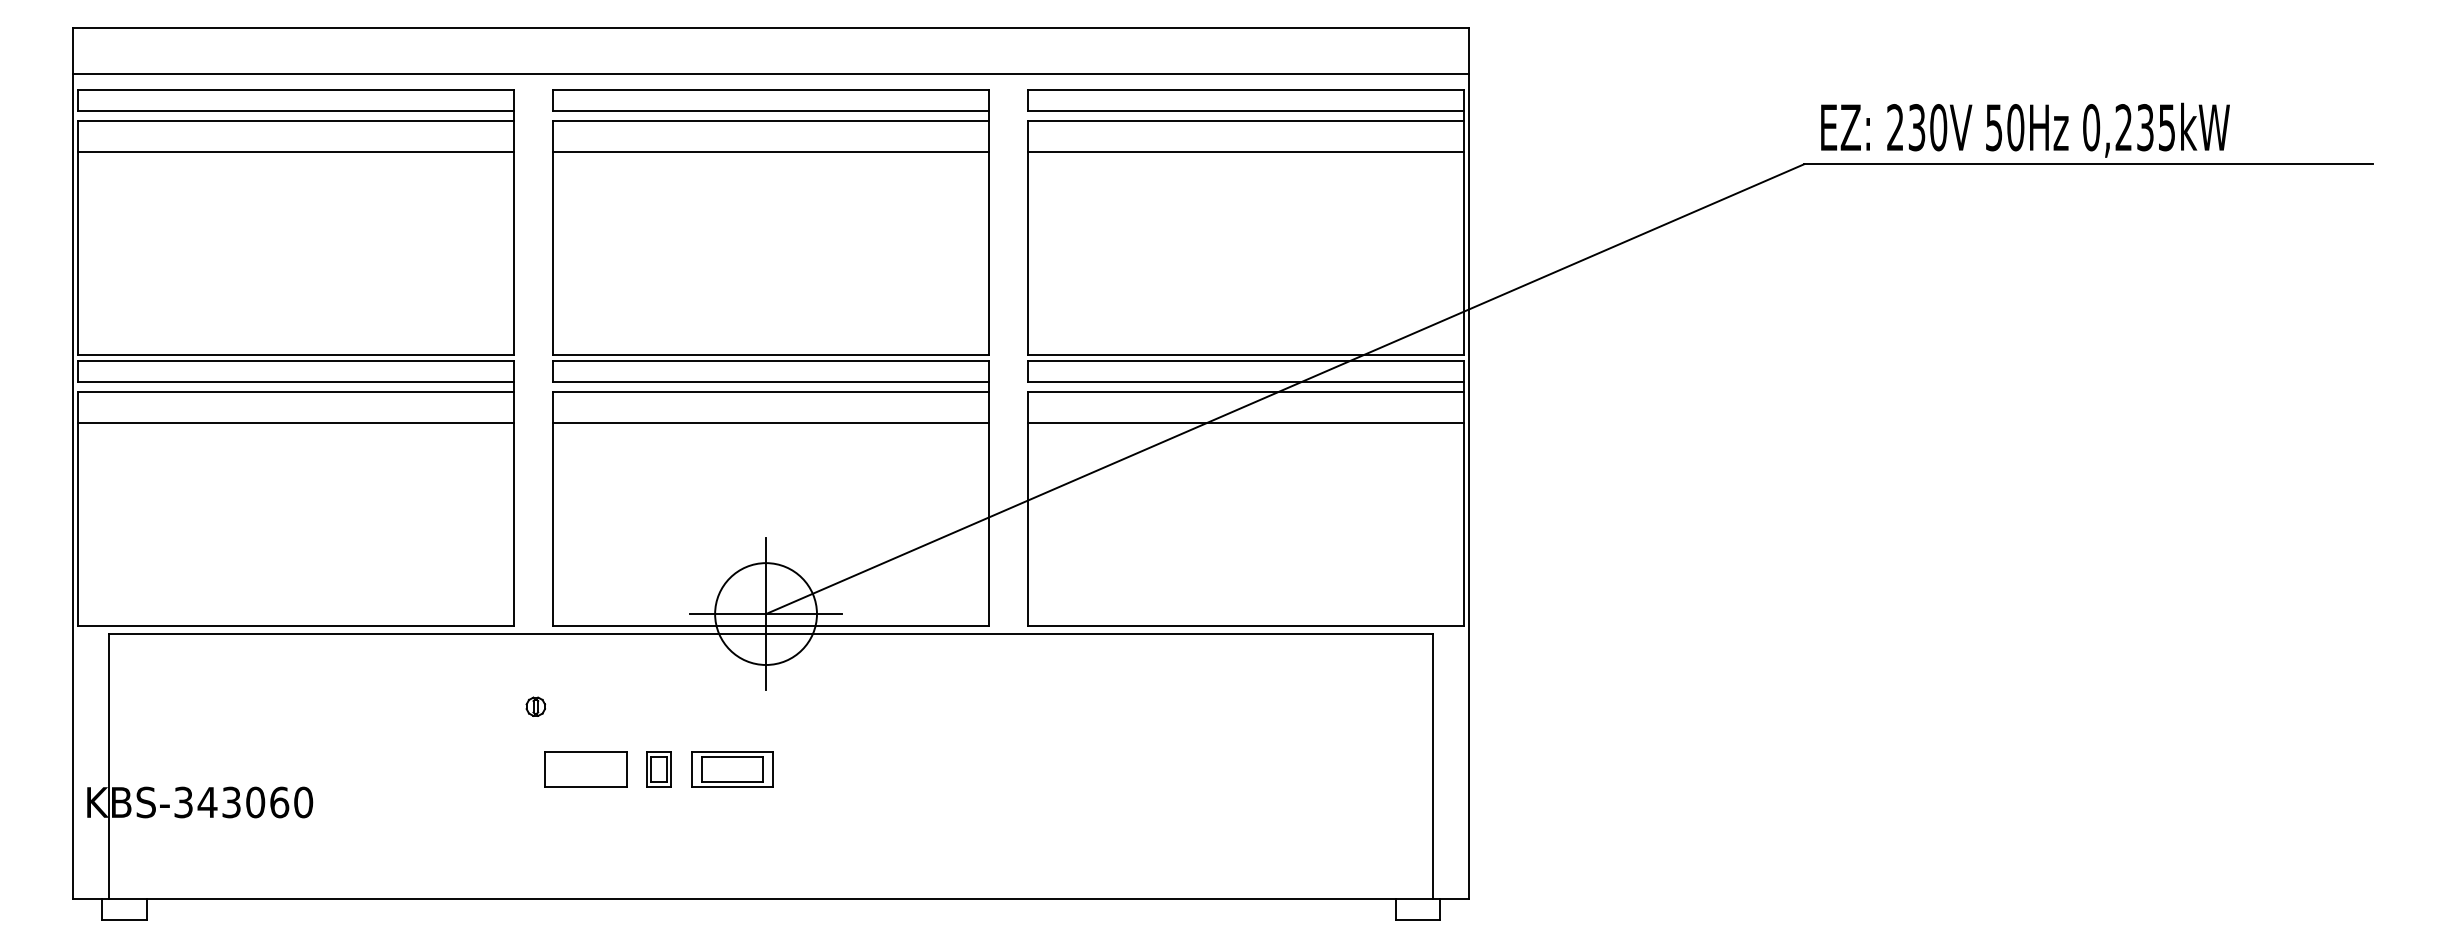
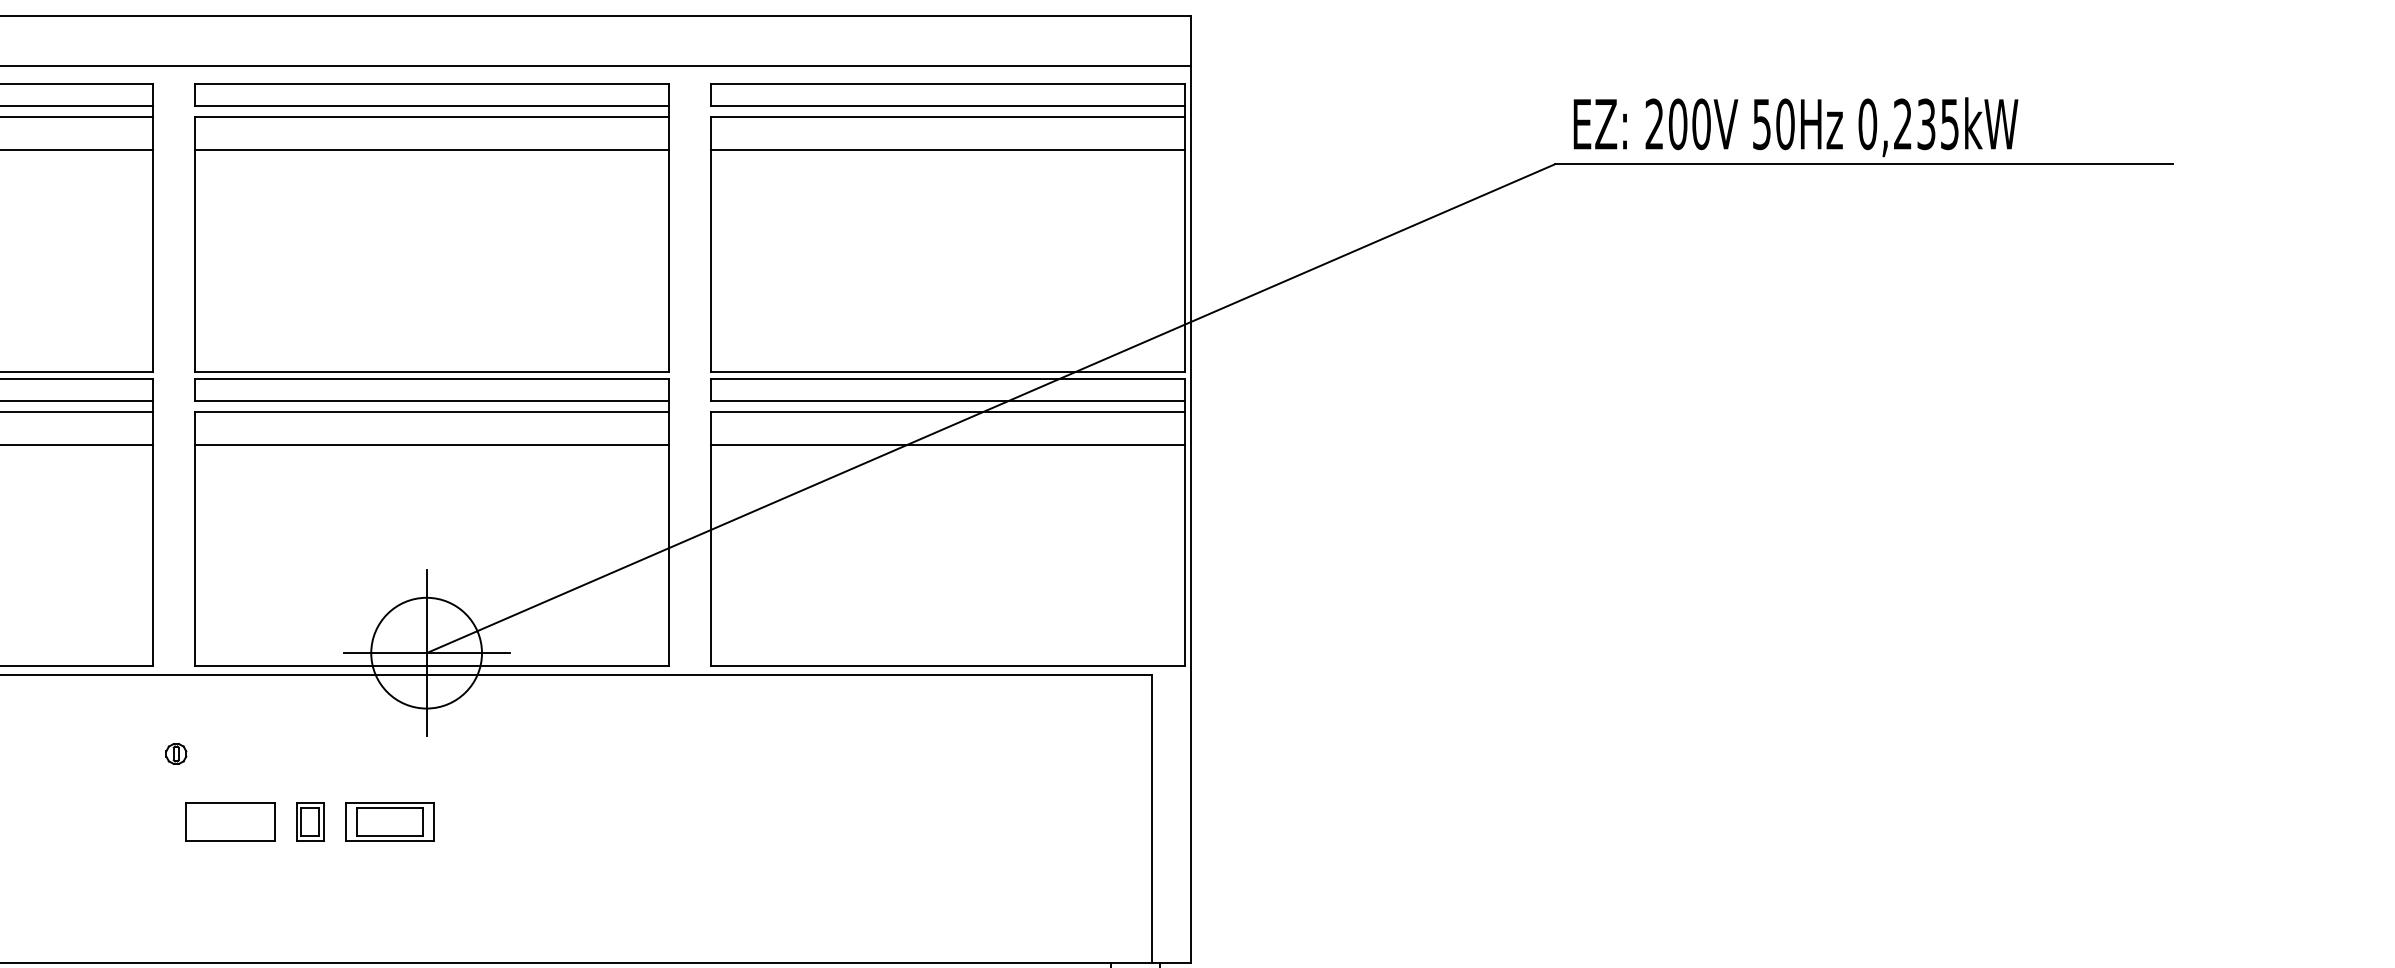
text: (1916, 127) -> (1677, 124), 230V -> 200V

